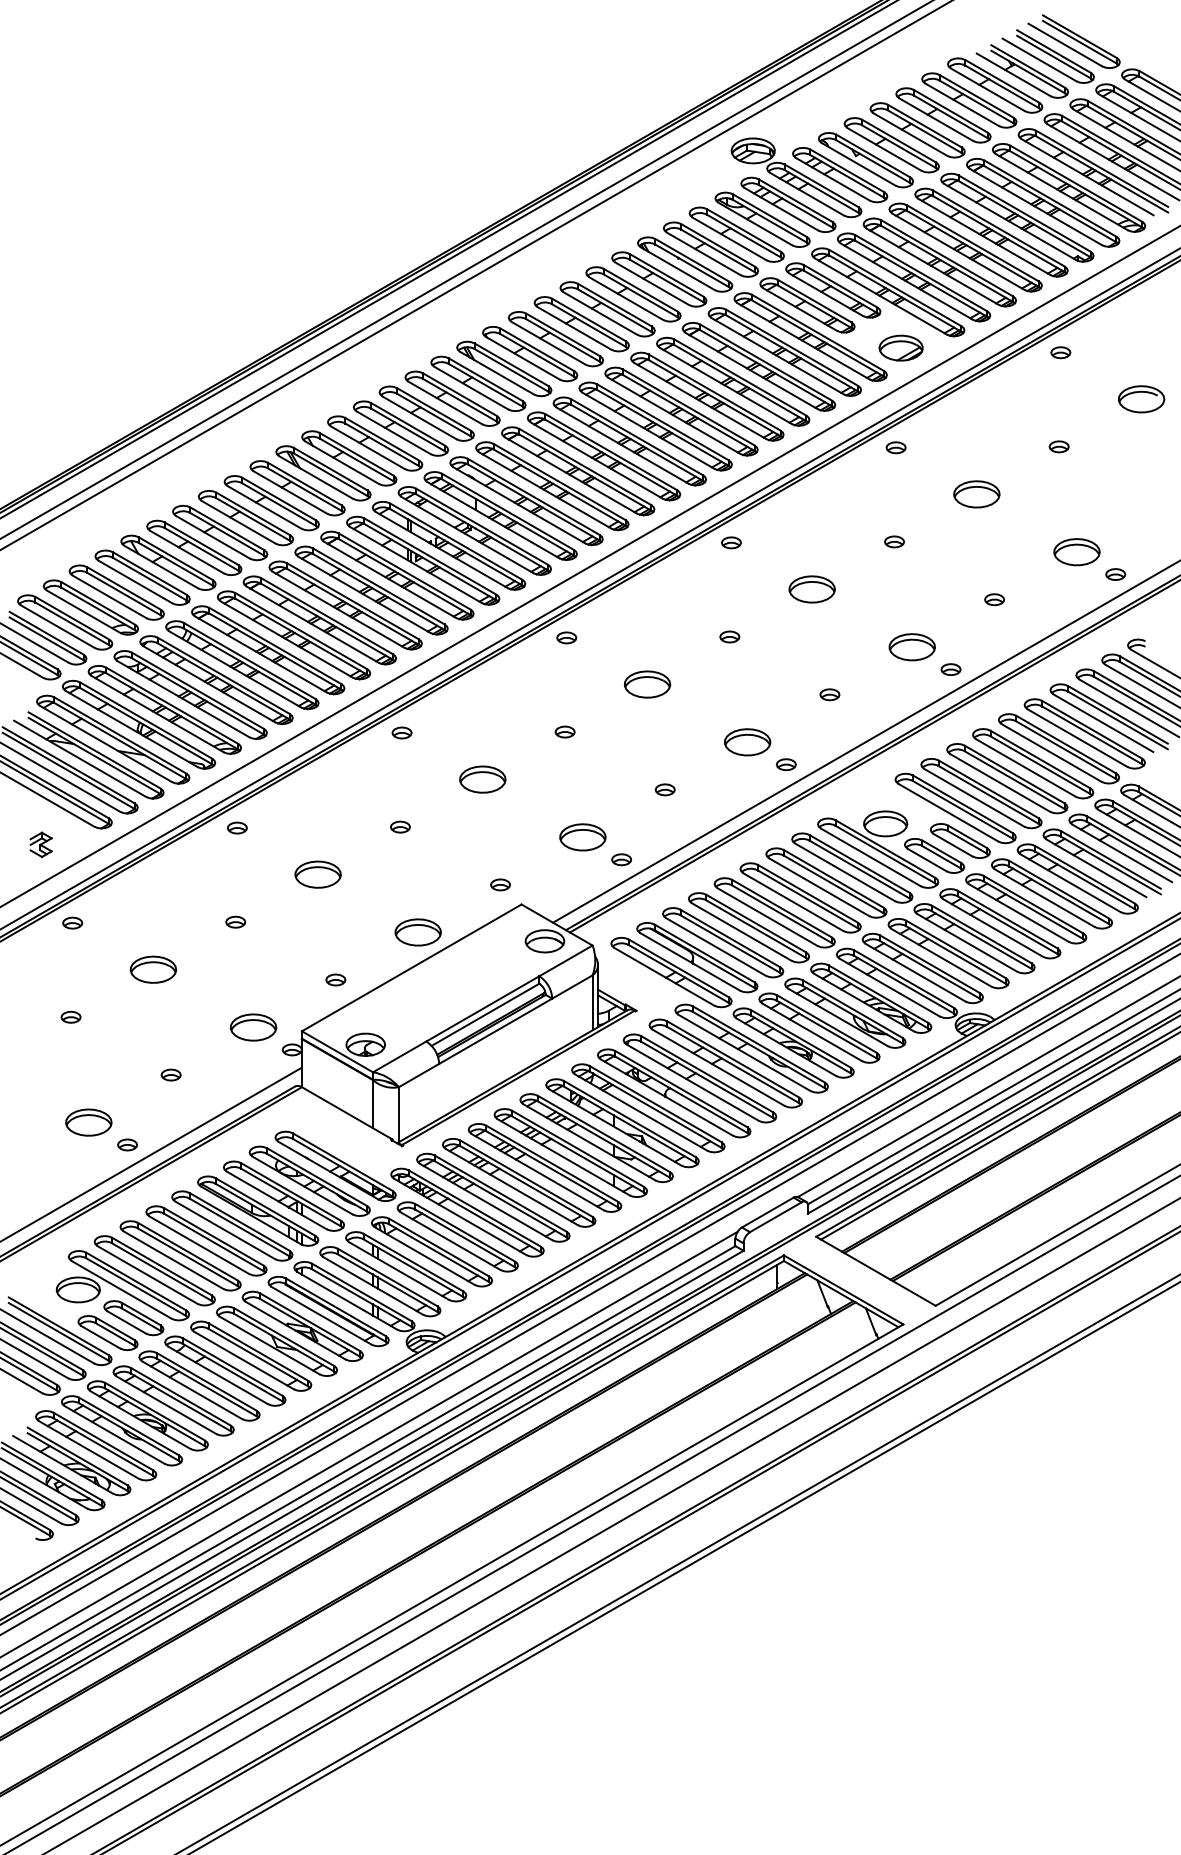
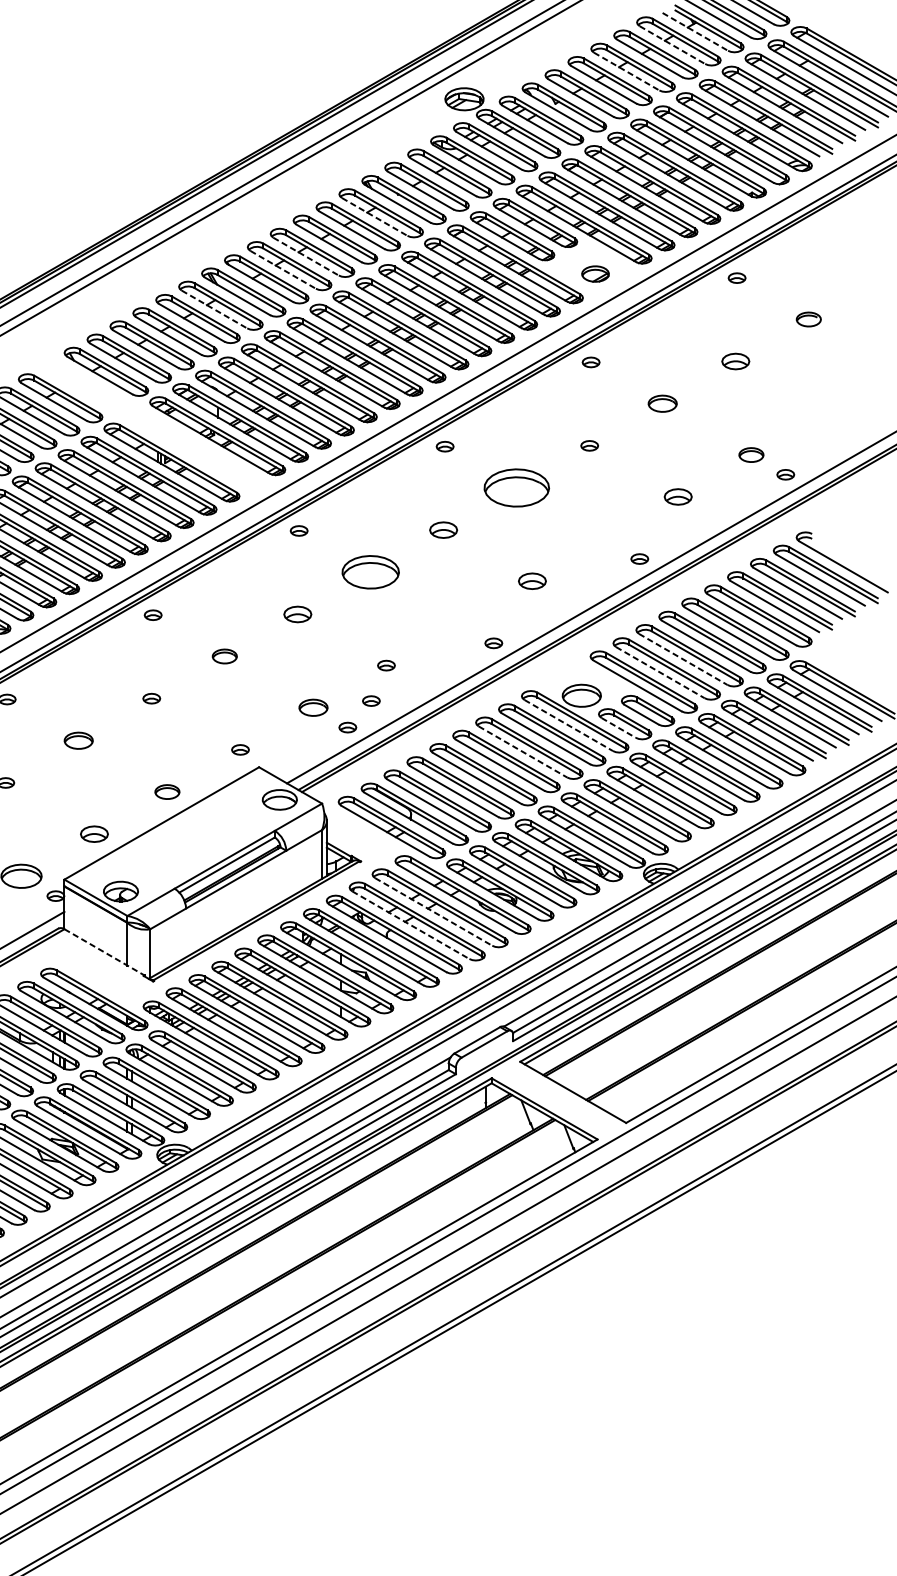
line: (1013, 74) -> (695, 31), solid -> dashed
line: (987, 89) -> (672, 44), solid -> dashed
line: (936, 119) -> (626, 71), solid -> dashed
line: (652, 283) -> (375, 216), solid -> dashed
line: (574, 328) -> (306, 256), solid -> dashed
line: (548, 343) -> (282, 269), solid -> dashed
part: (900, 347) -> (595, 273), size x0.7
line: (471, 388) -> (214, 309), solid -> dashed
part: (1141, 399) -> (808, 319), size x0.6
part: (1058, 446) -> (735, 361), size x1.6
part: (976, 494) -> (662, 403), size x0.7
part: (400, 517) -> (151, 424), removed
part: (1076, 552) -> (751, 455), size x0.6
part: (811, 589) -> (516, 488), size x1.6
part: (994, 599) -> (678, 496), size x1.6
part: (729, 636) -> (443, 529), size x1.6
part: (911, 647) -> (604, 539), removed
part: (647, 684) -> (370, 572), size x1.4
part: (829, 694) -> (532, 581), size x1.6
part: (564, 731) -> (297, 613), size x1.6
part: (747, 742) -> (459, 623), removed
part: (482, 779) -> (224, 656), size x0.6
line: (1000, 782) -> (683, 659), solid -> dashed
line: (974, 797) -> (660, 672), solid -> dashed
part: (647, 829) -> (370, 700), added
part: (582, 837) -> (313, 707), size x0.7
line: (870, 857) -> (568, 725), solid -> dashed
line: (927, 860) -> (618, 728), solid -> dashed
part: (317, 874) -> (78, 740), size x0.7
line: (819, 887) -> (523, 752), solid -> dashed
part: (417, 932) -> (166, 792), size x0.6
part: (335, 979) -> (94, 833), size x1.6
line: (719, 1068) -> (434, 912), solid -> dashed
line: (693, 1082) -> (411, 925), solid -> dashed
line: (347, 1113) -> (104, 952), solid -> dashed

